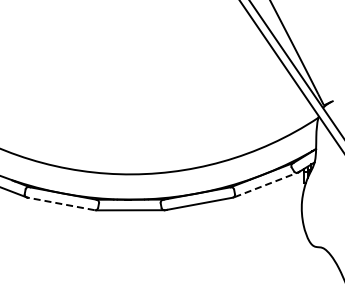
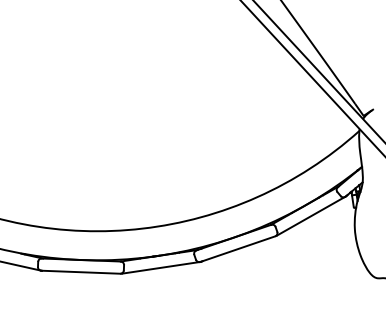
line: (265, 185) -> (310, 216), dashed -> solid
line: (60, 203) -> (80, 271), dashed -> solid

